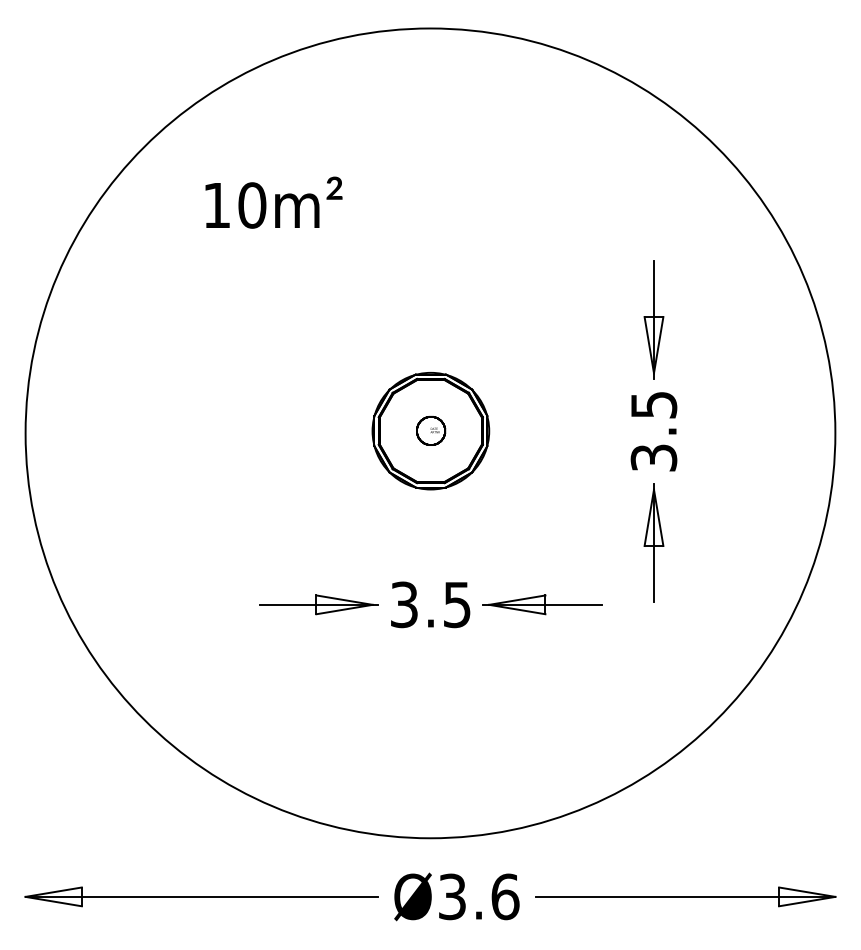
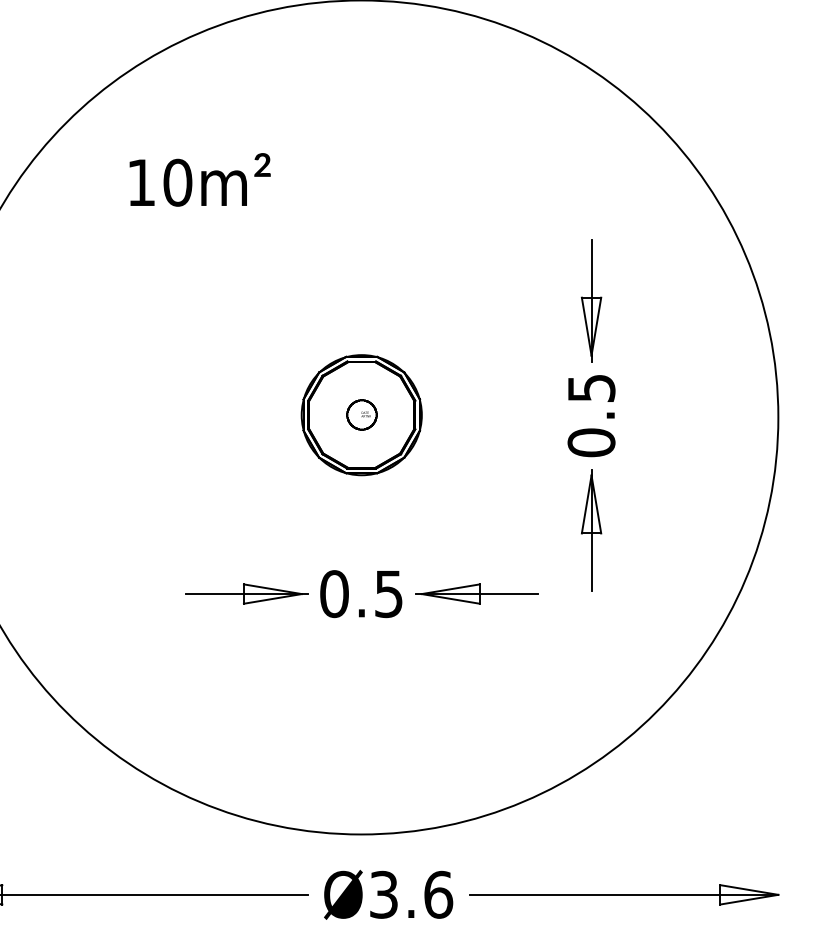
text: (653, 457) -> (591, 442), 3.5 -> 0.5
text: (404, 604) -> (334, 593), 3.5 -> 0.5

